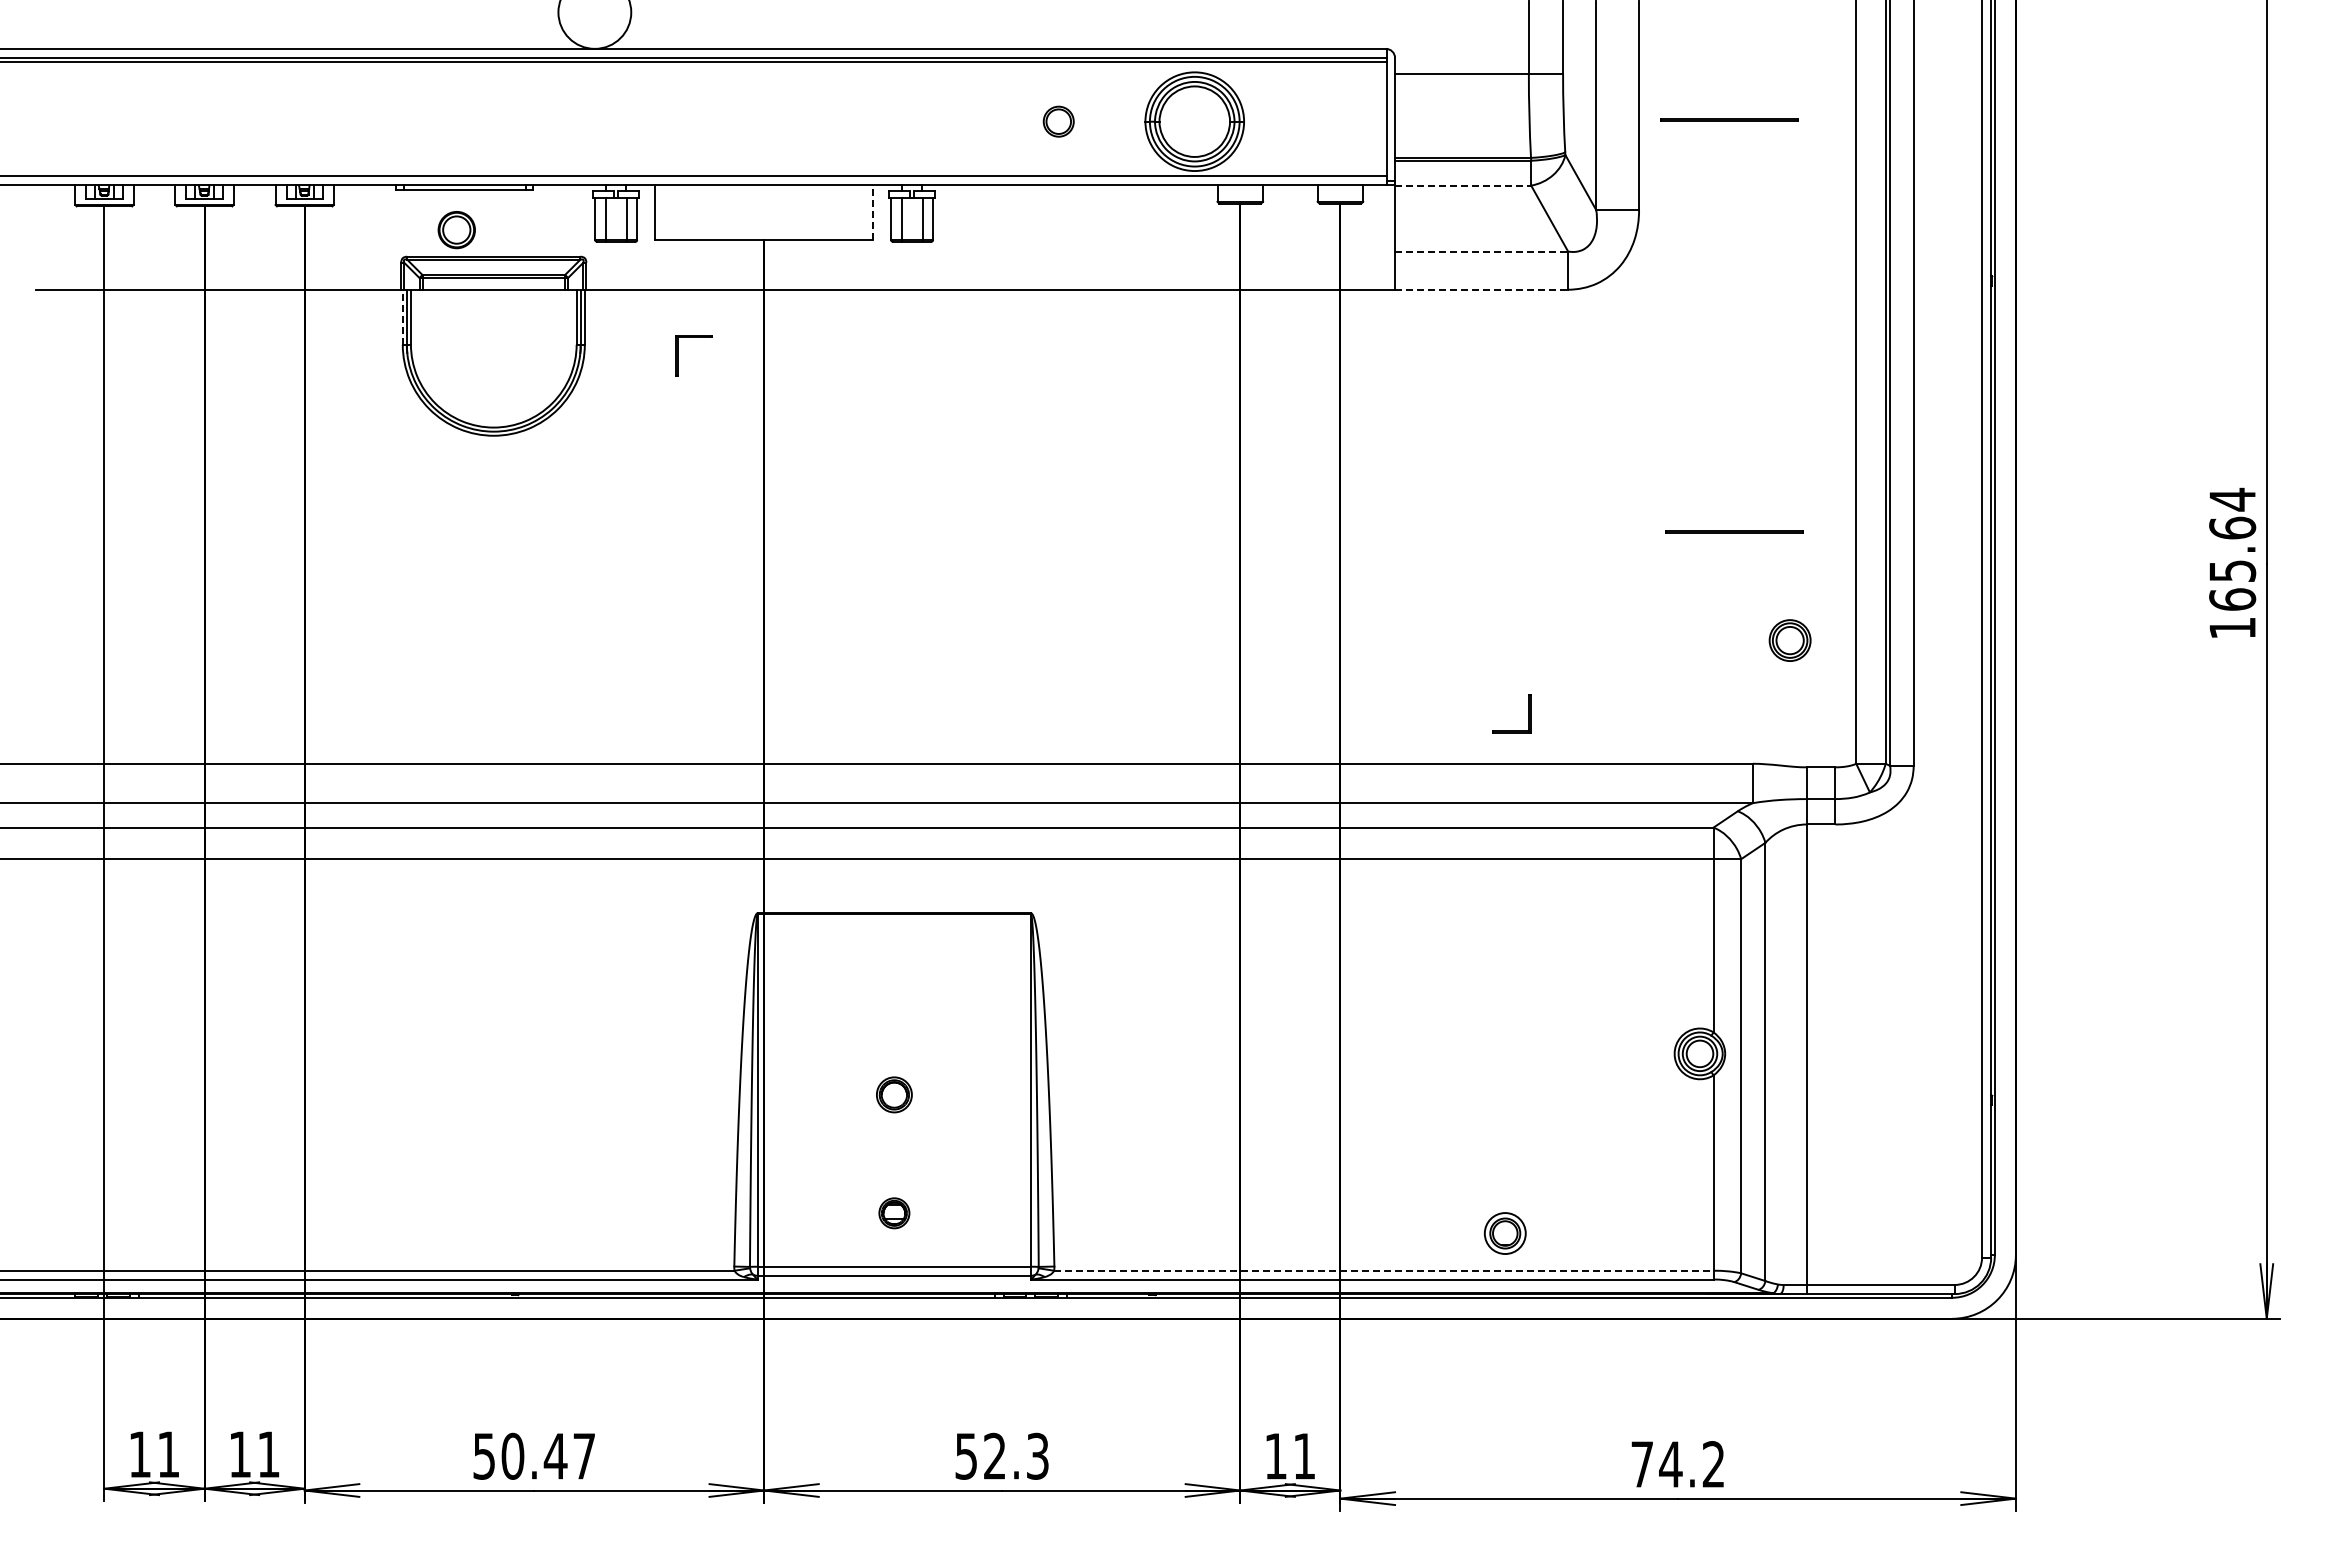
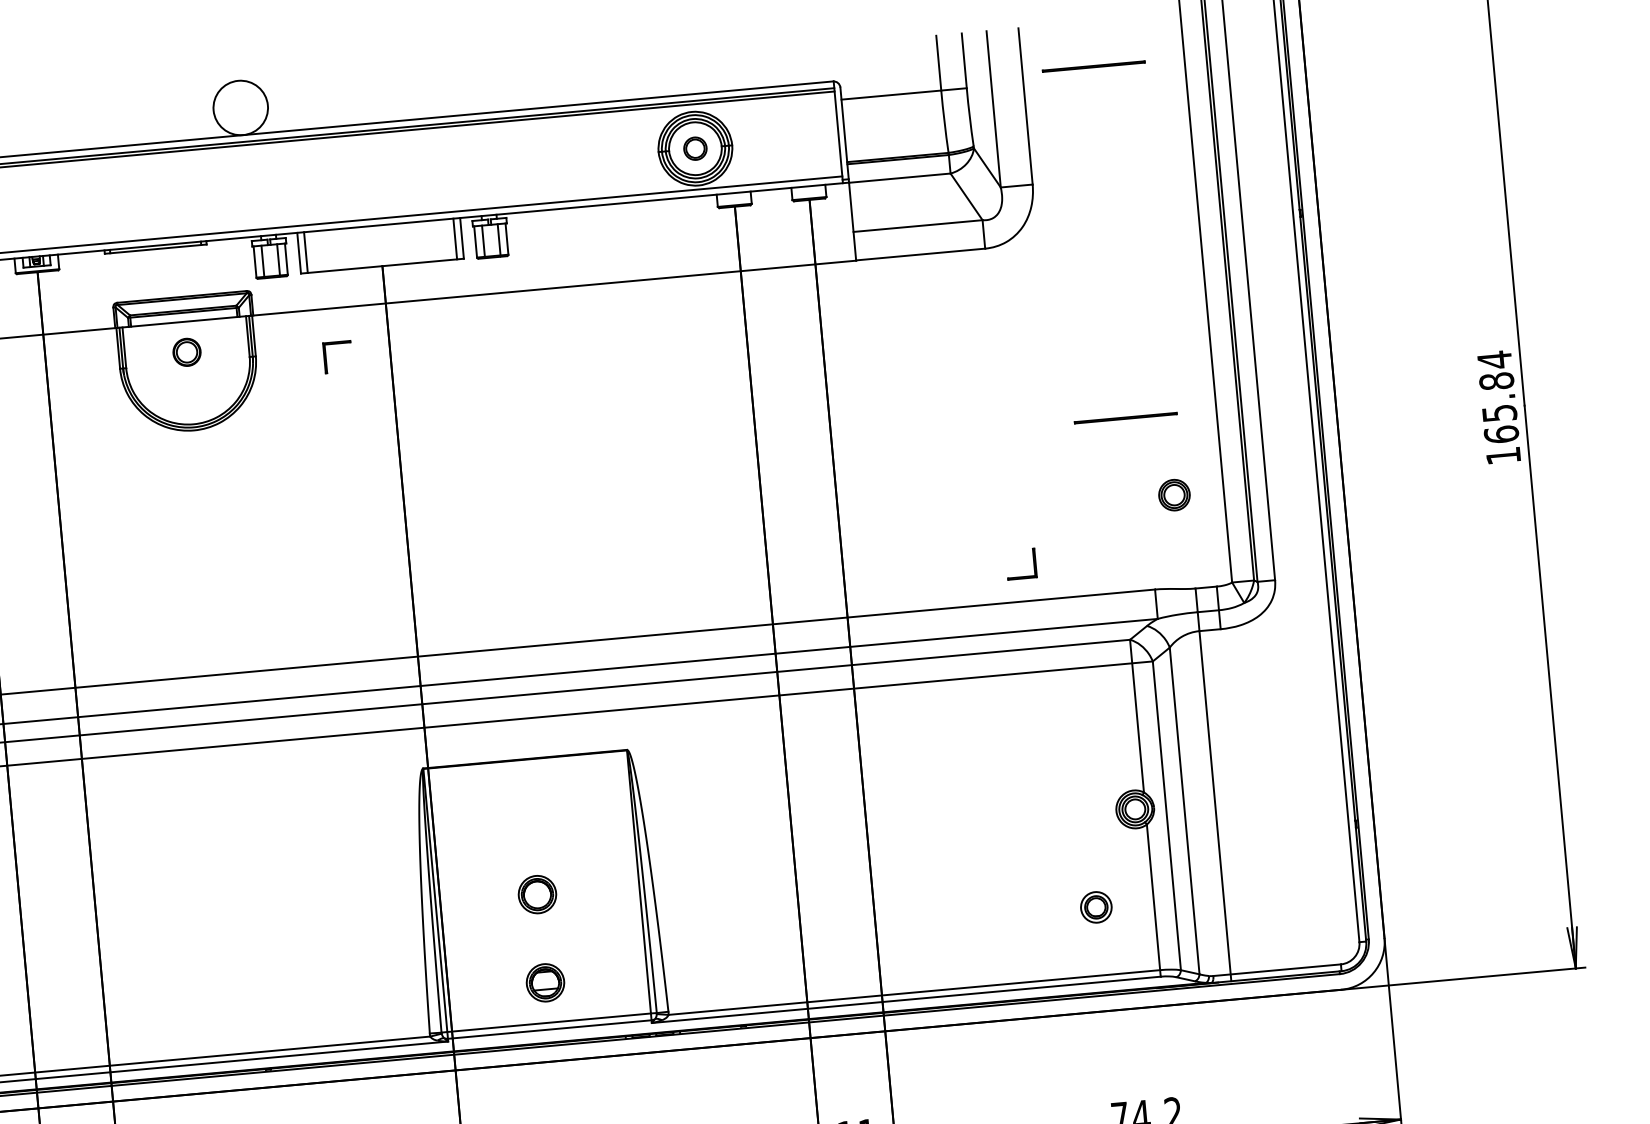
line: (1729, 119) -> (1093, 66), moved
part: (1058, 121) -> (695, 148), moved
line: (1463, 185) -> (900, 178), dashed -> solid
line: (664, 212) -> (306, 252), added
line: (864, 212) -> (455, 238), added
line: (873, 212) -> (462, 238), dashed -> solid
part: (456, 230) -> (186, 352), moved
line: (1481, 251) -> (917, 226), dashed -> solid
line: (1481, 289) -> (920, 254), dashed -> solid
line: (402, 316) -> (117, 347), dashed -> solid
text: (2232, 527) -> (1496, 380), 165.64 -> 165.84
part: (1528, 713) -> (1033, 562), moved
part: (894, 1094) -> (537, 894), size x1.43
part: (894, 1213) -> (545, 983), size x1.67
part: (1504, 1233) -> (1095, 907), moved
line: (1383, 1270) -> (914, 992), dashed -> solid

